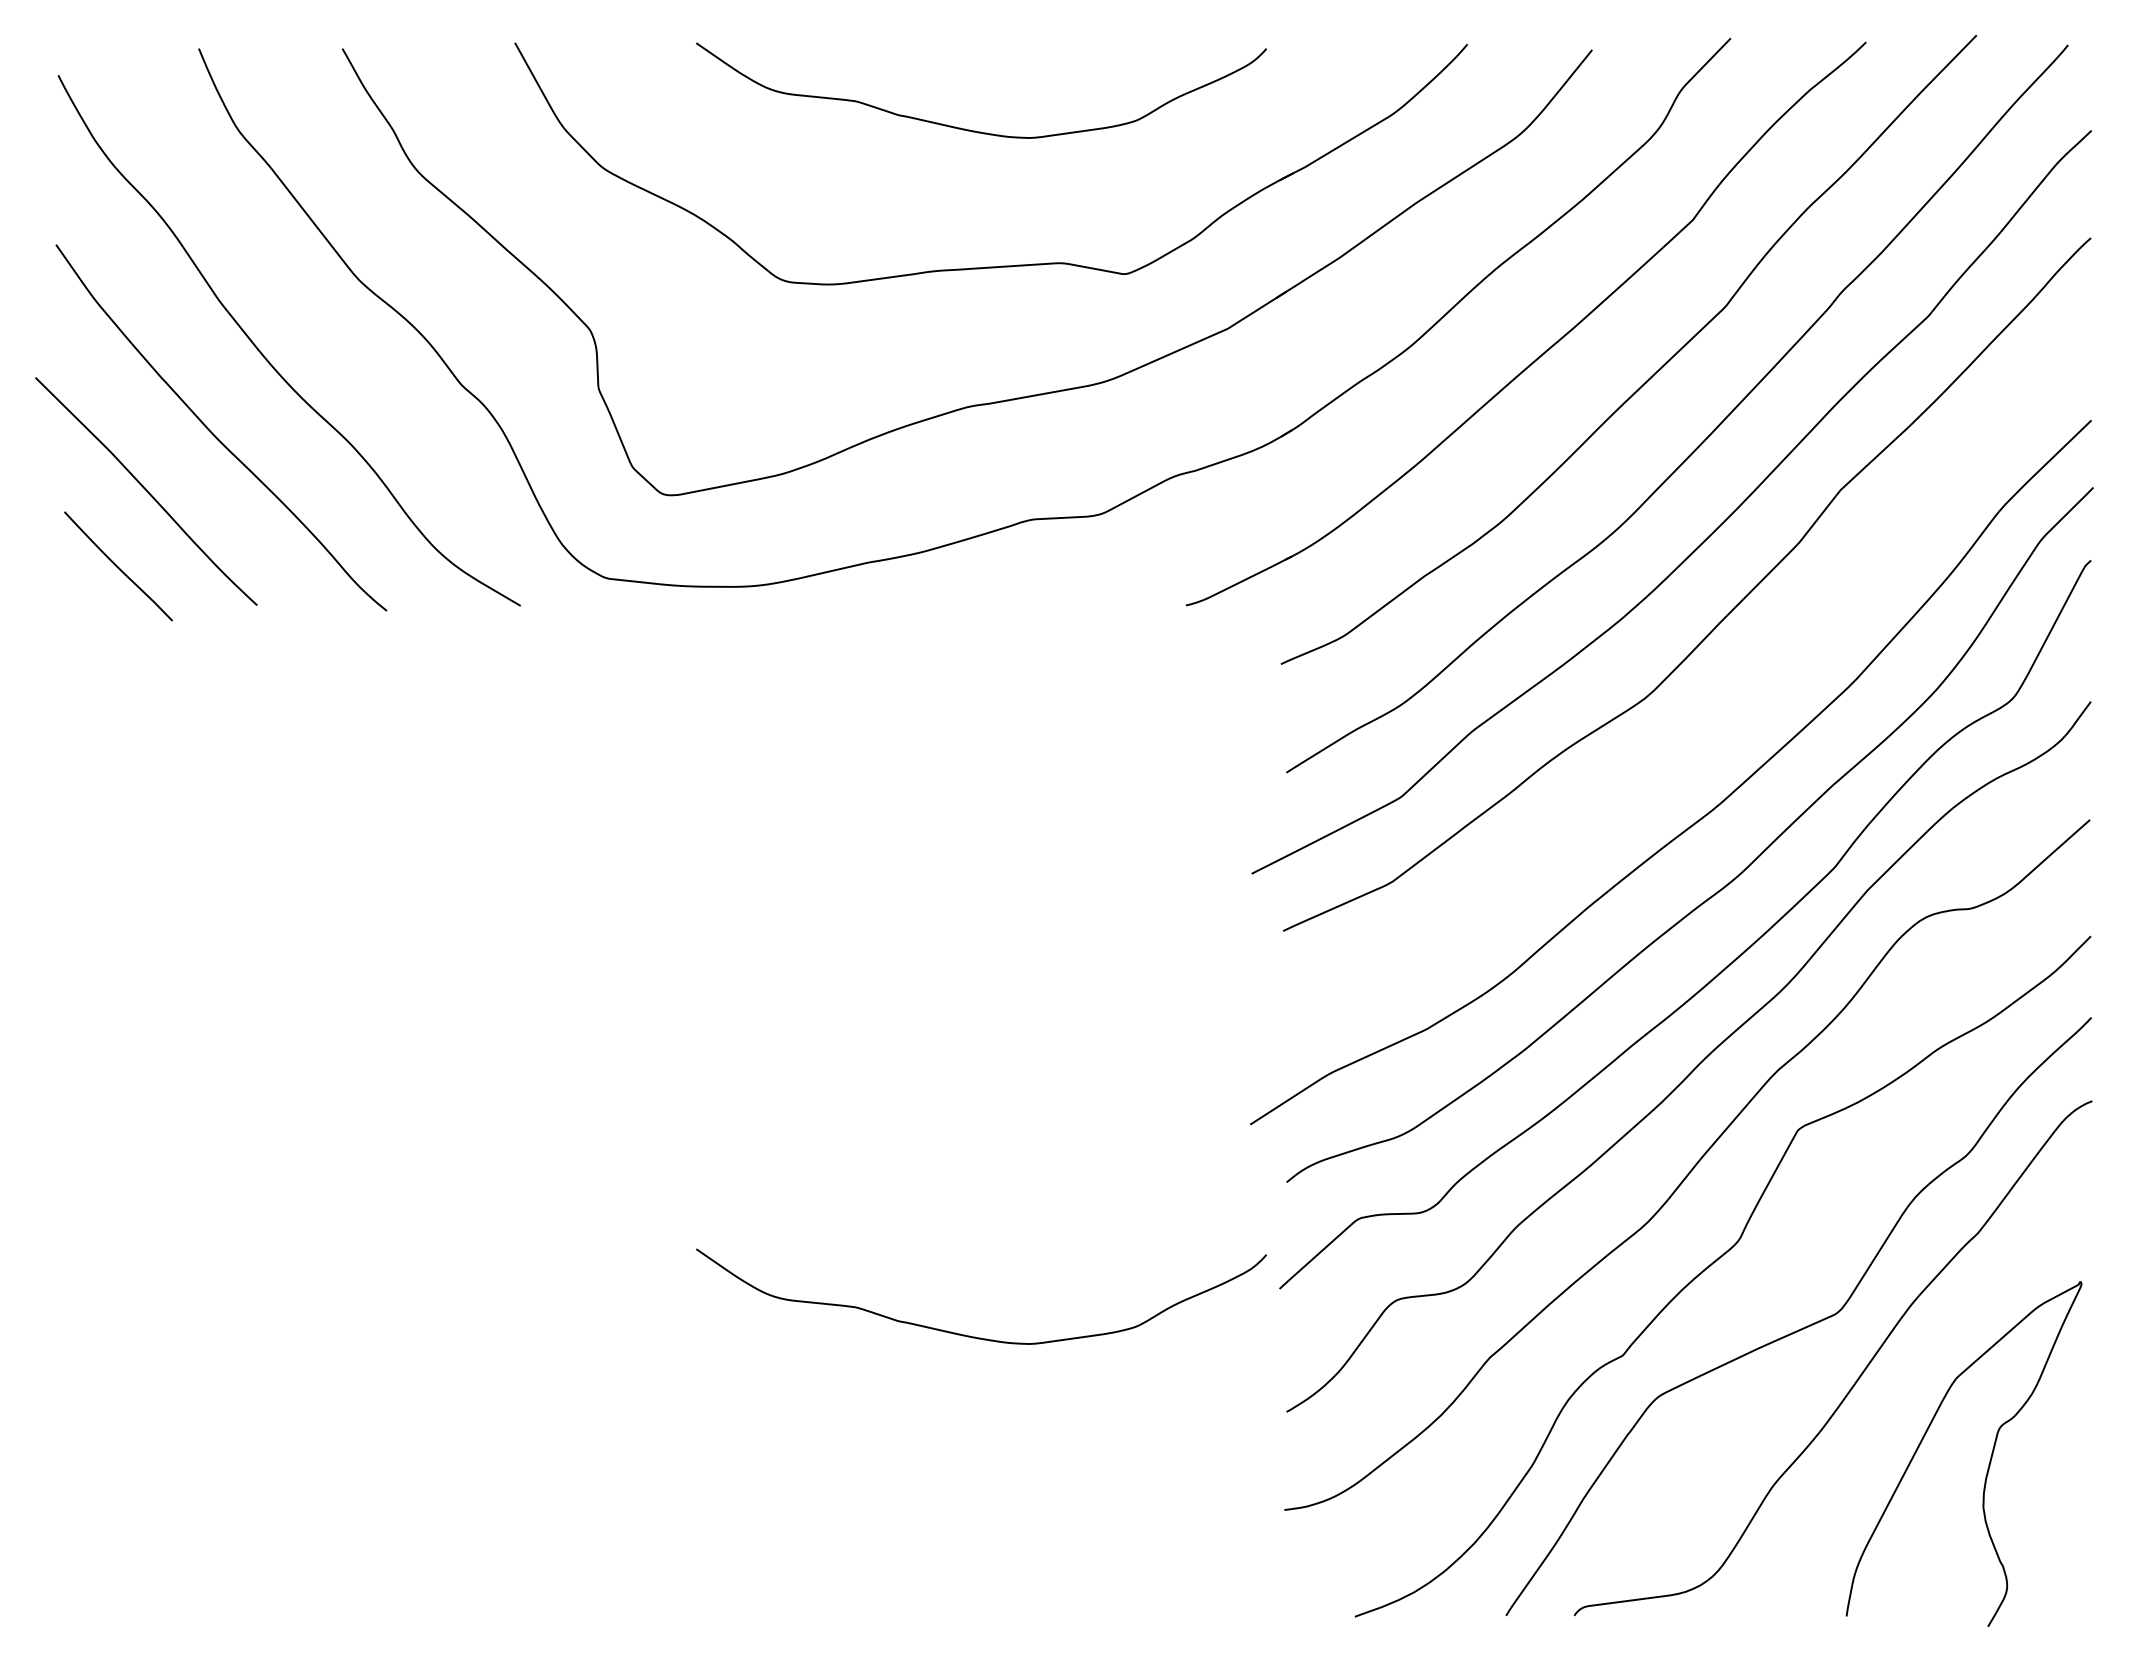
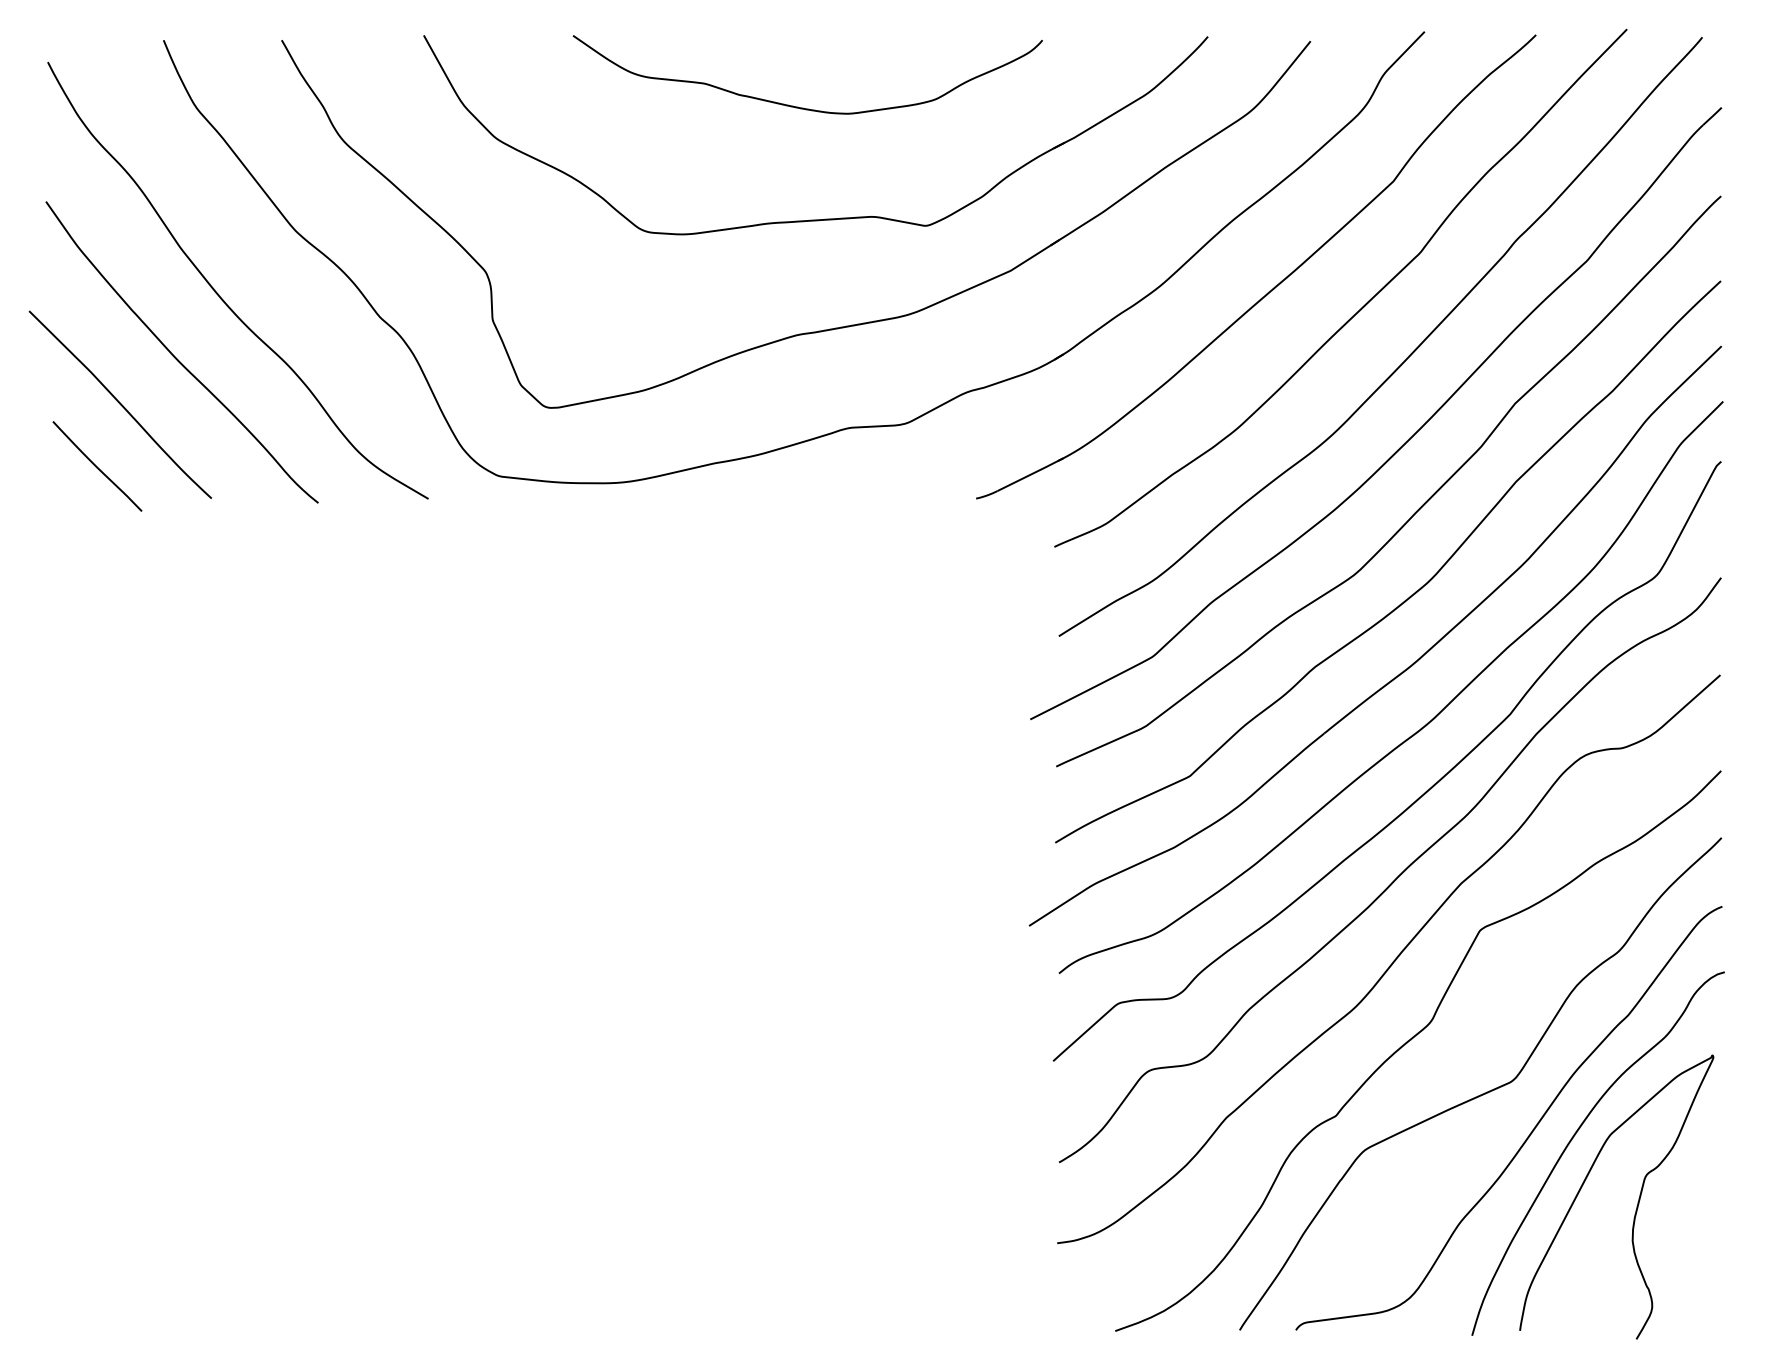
curve: (1719, 718) -> (1415, 591), added
curve: (975, 1336) -> (802, 1100), removed
curve: (1911, 1382) -> (1573, 1138), added

